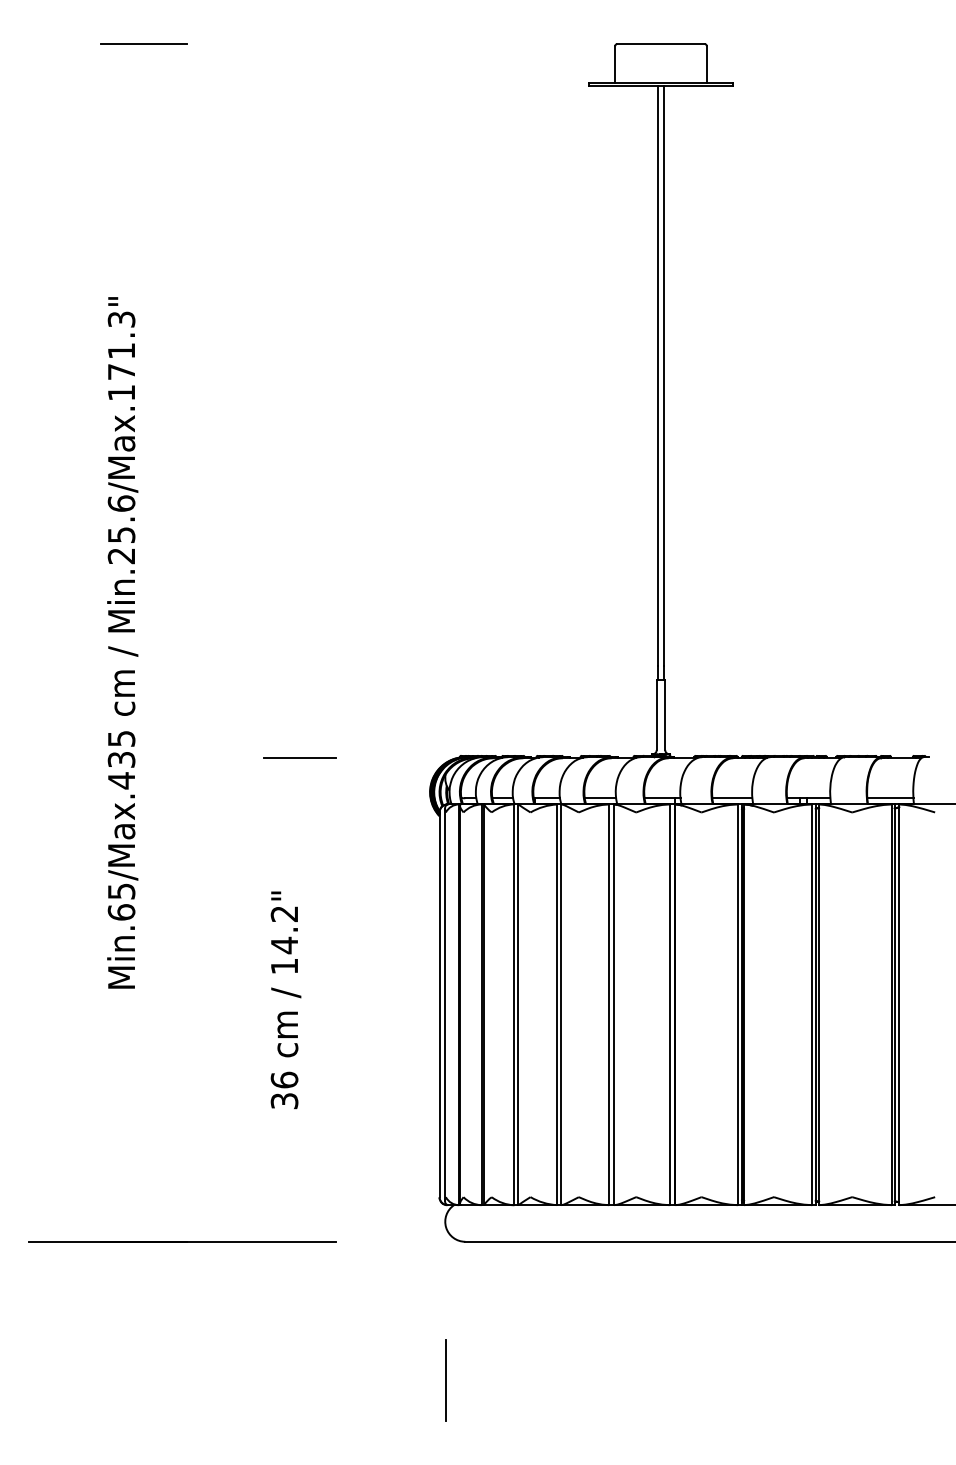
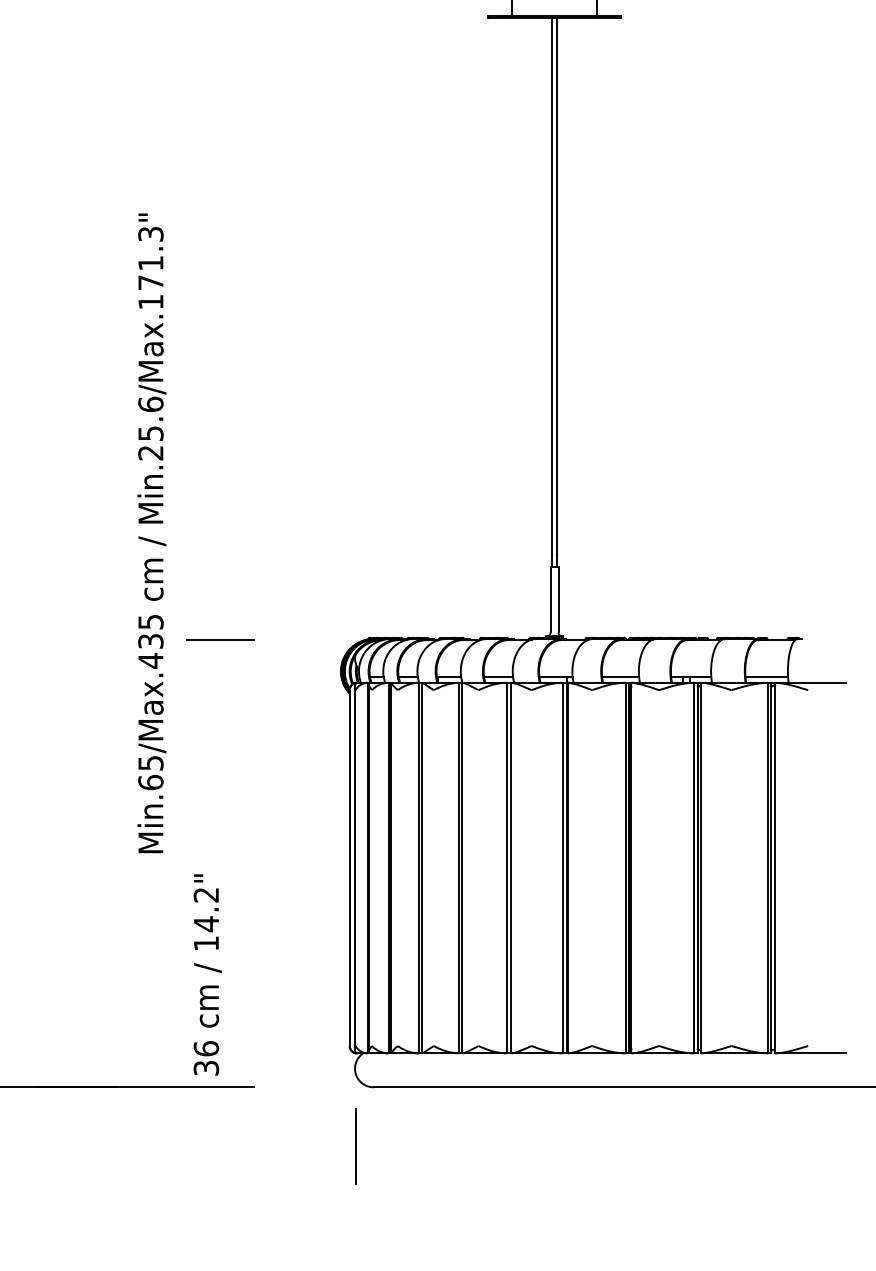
text: (122, 642) -> (151, 532), moved
text: (285, 1000) -> (207, 975), moved
line: (445, 1380) -> (355, 1146), moved

